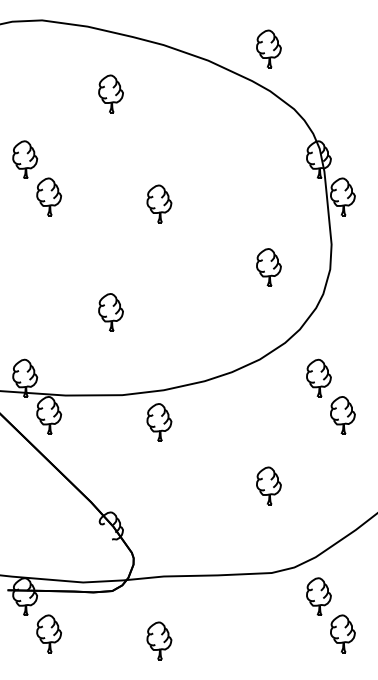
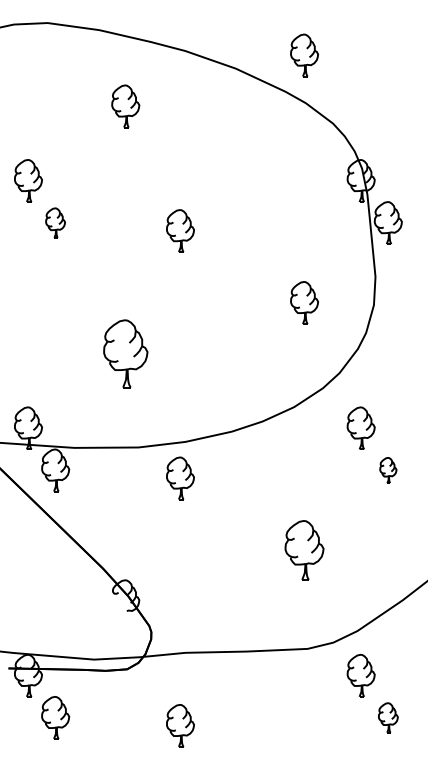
part: (48, 196) -> (54, 222), size x0.7
part: (110, 312) -> (125, 353), size x1.6
part: (342, 415) -> (387, 470), size x0.6
part: (268, 485) -> (304, 549), size x1.4
part: (342, 633) -> (387, 717), size x0.7

